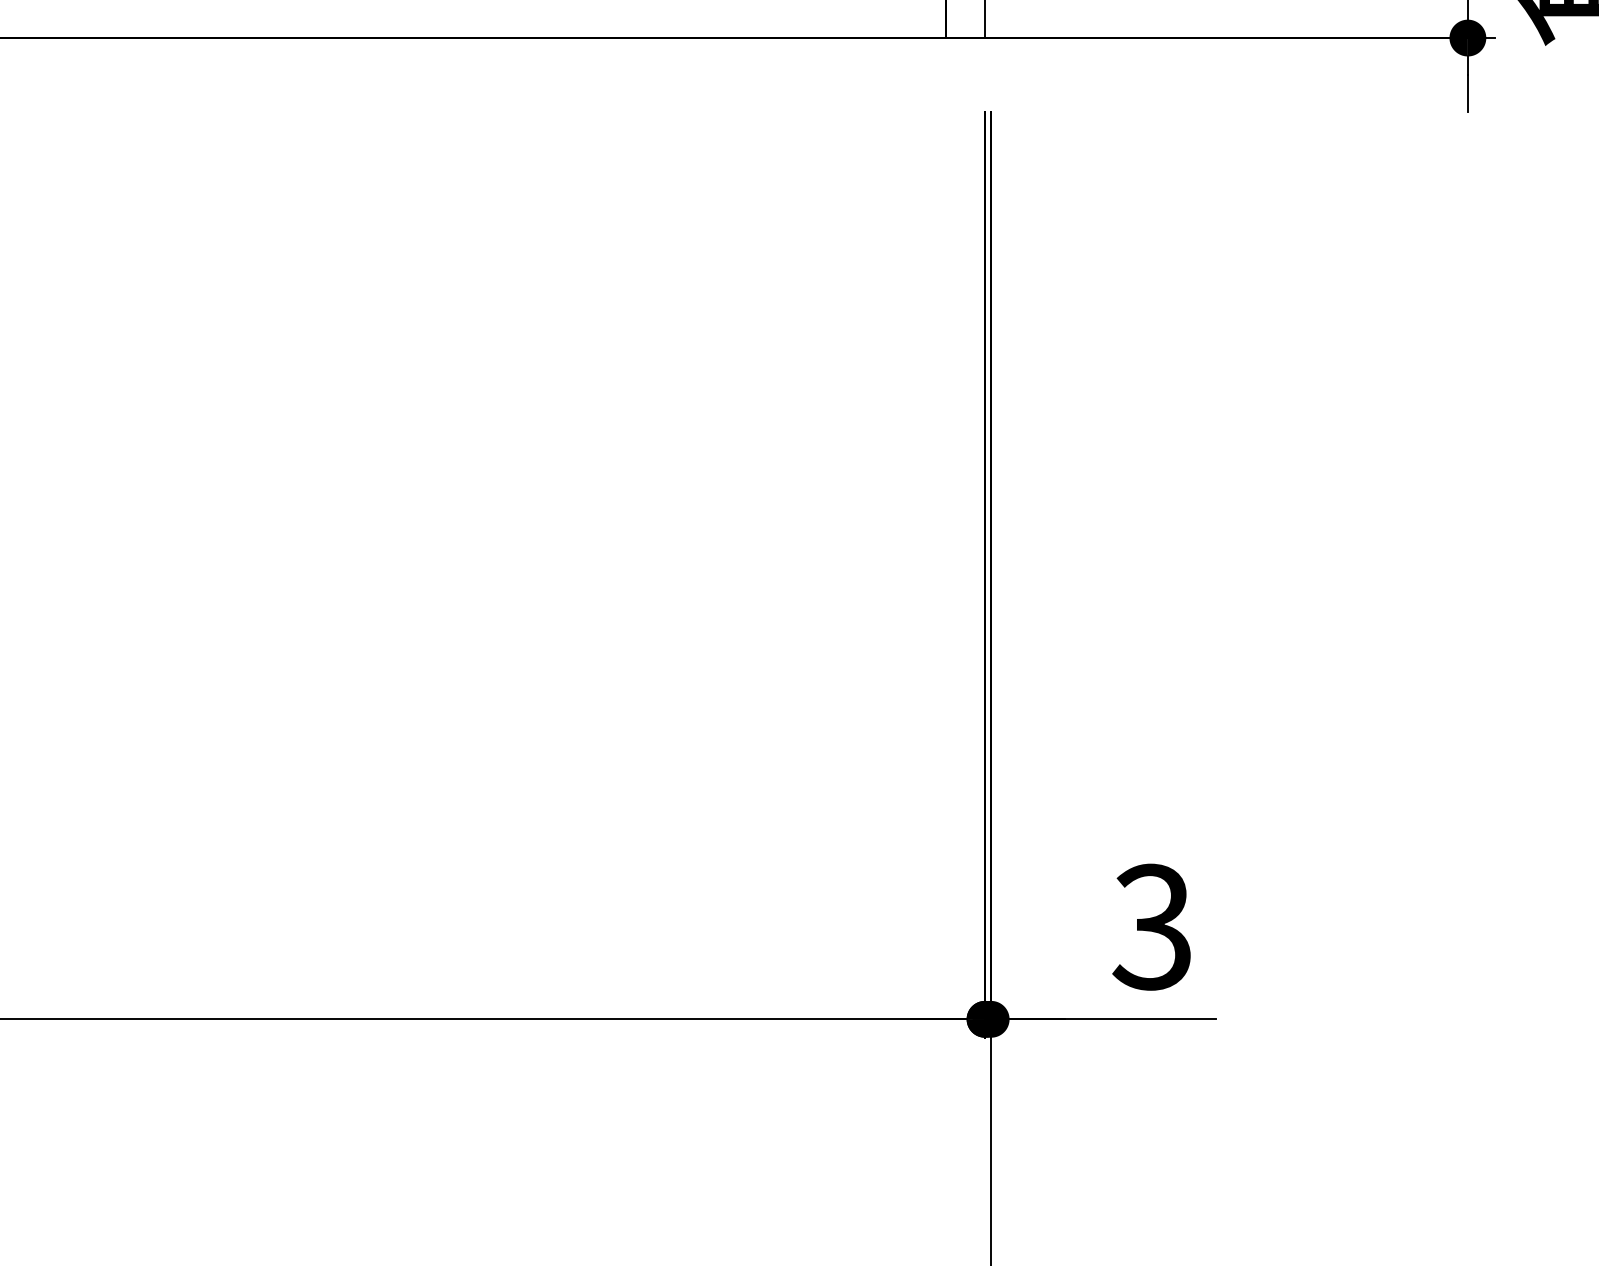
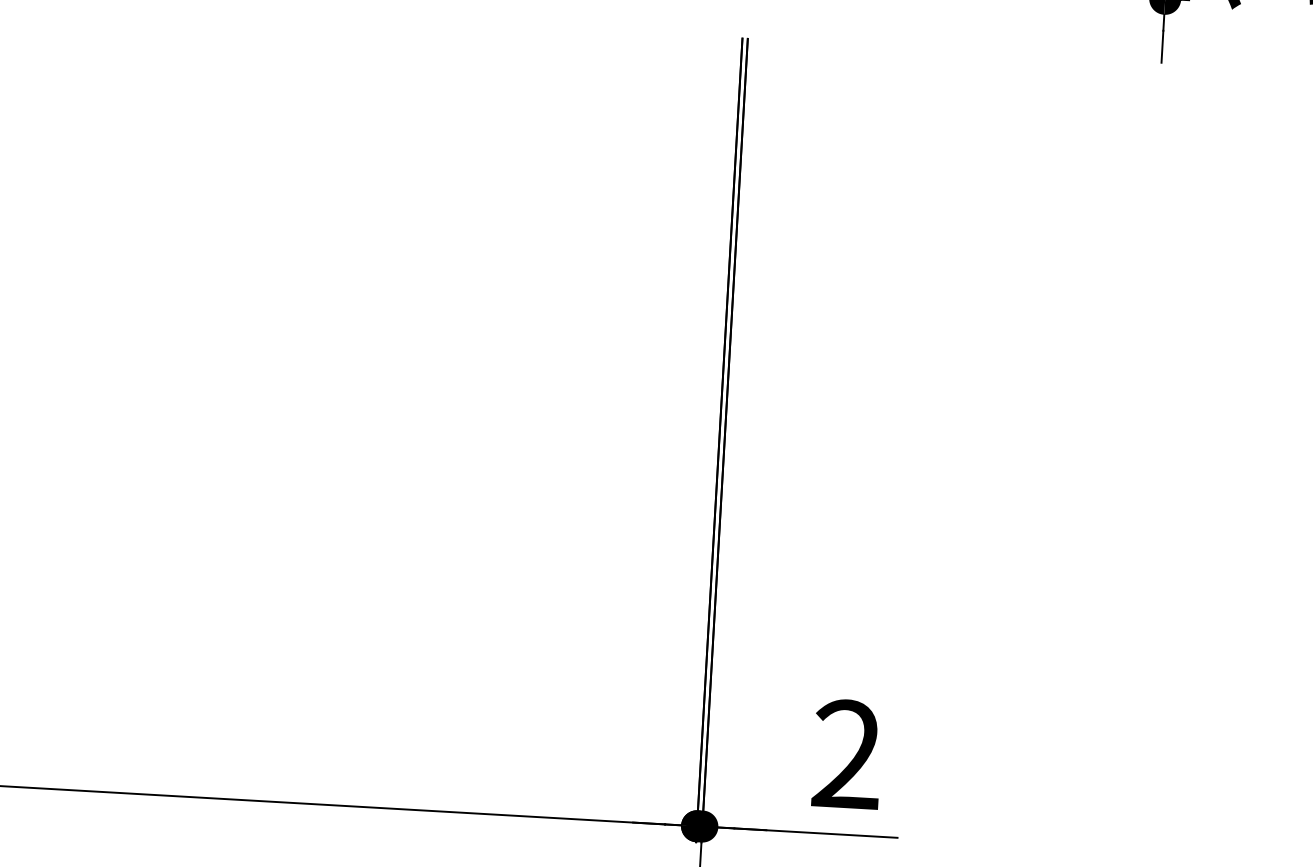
text: (1151, 927) -> (846, 754), 3 -> 2

